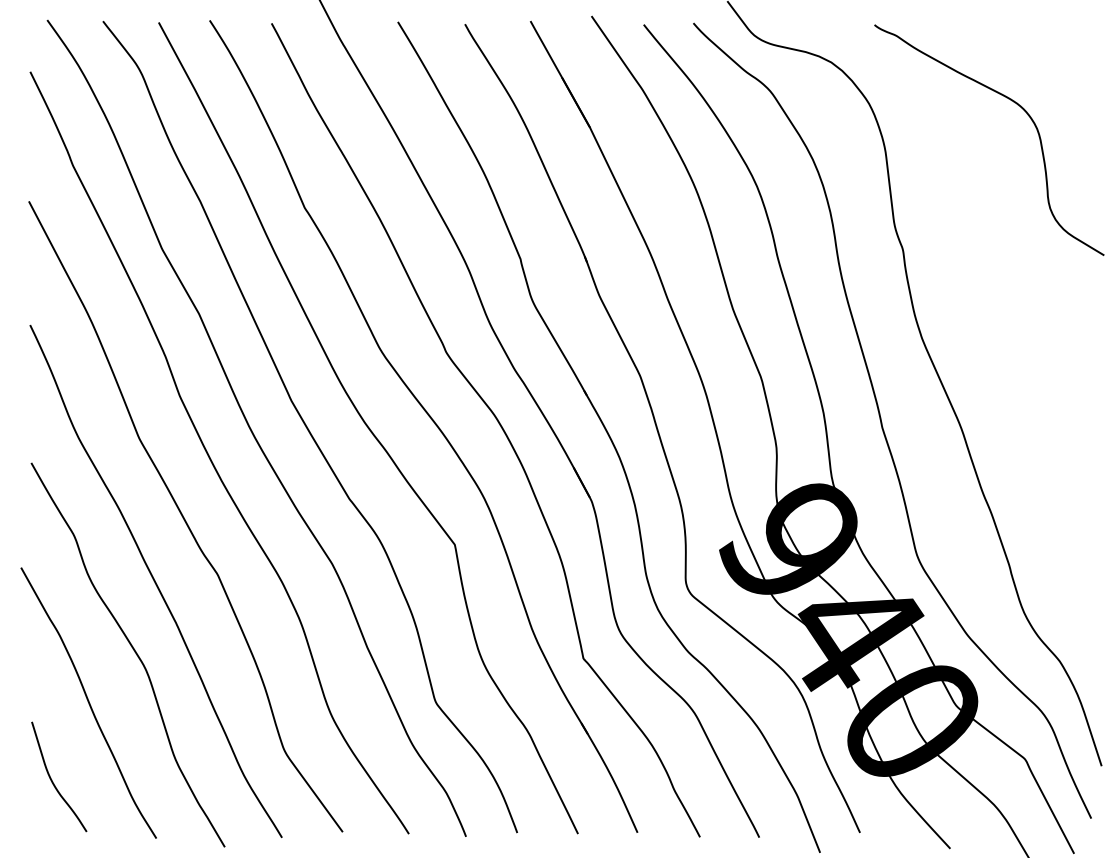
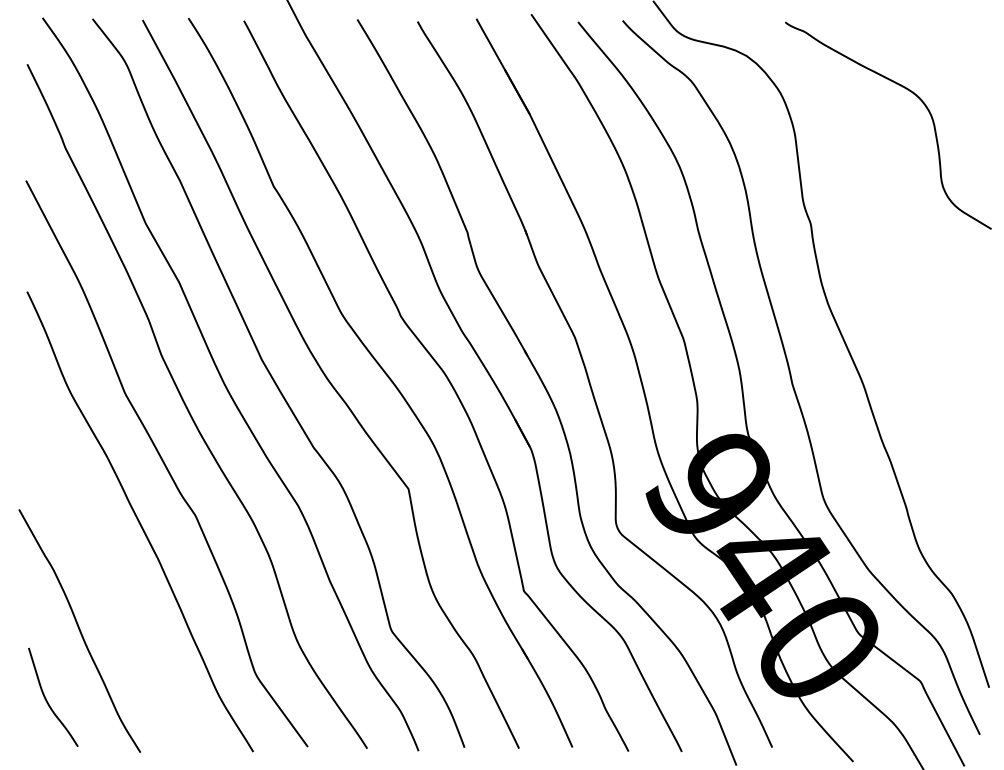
curve: (134, 652) -> (120, 585), removed

